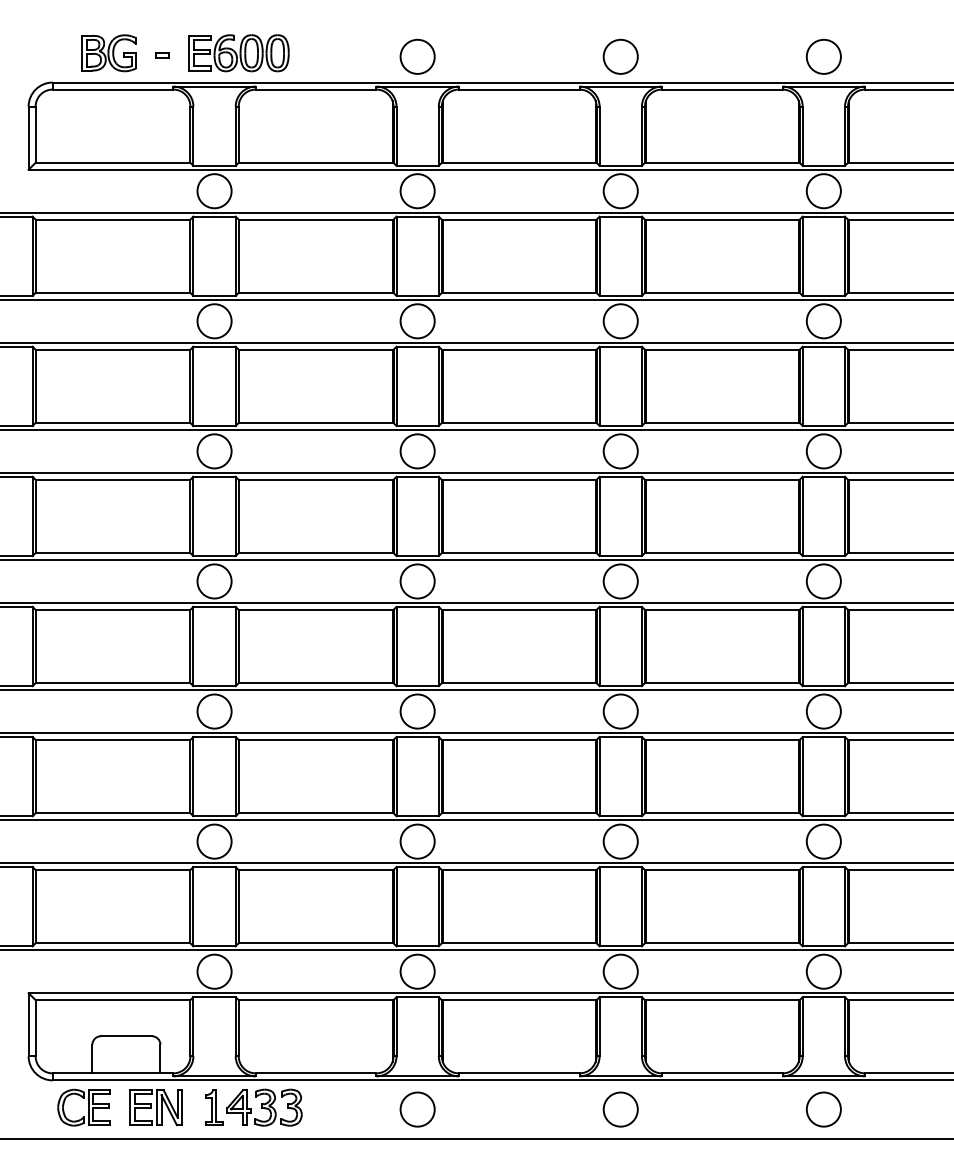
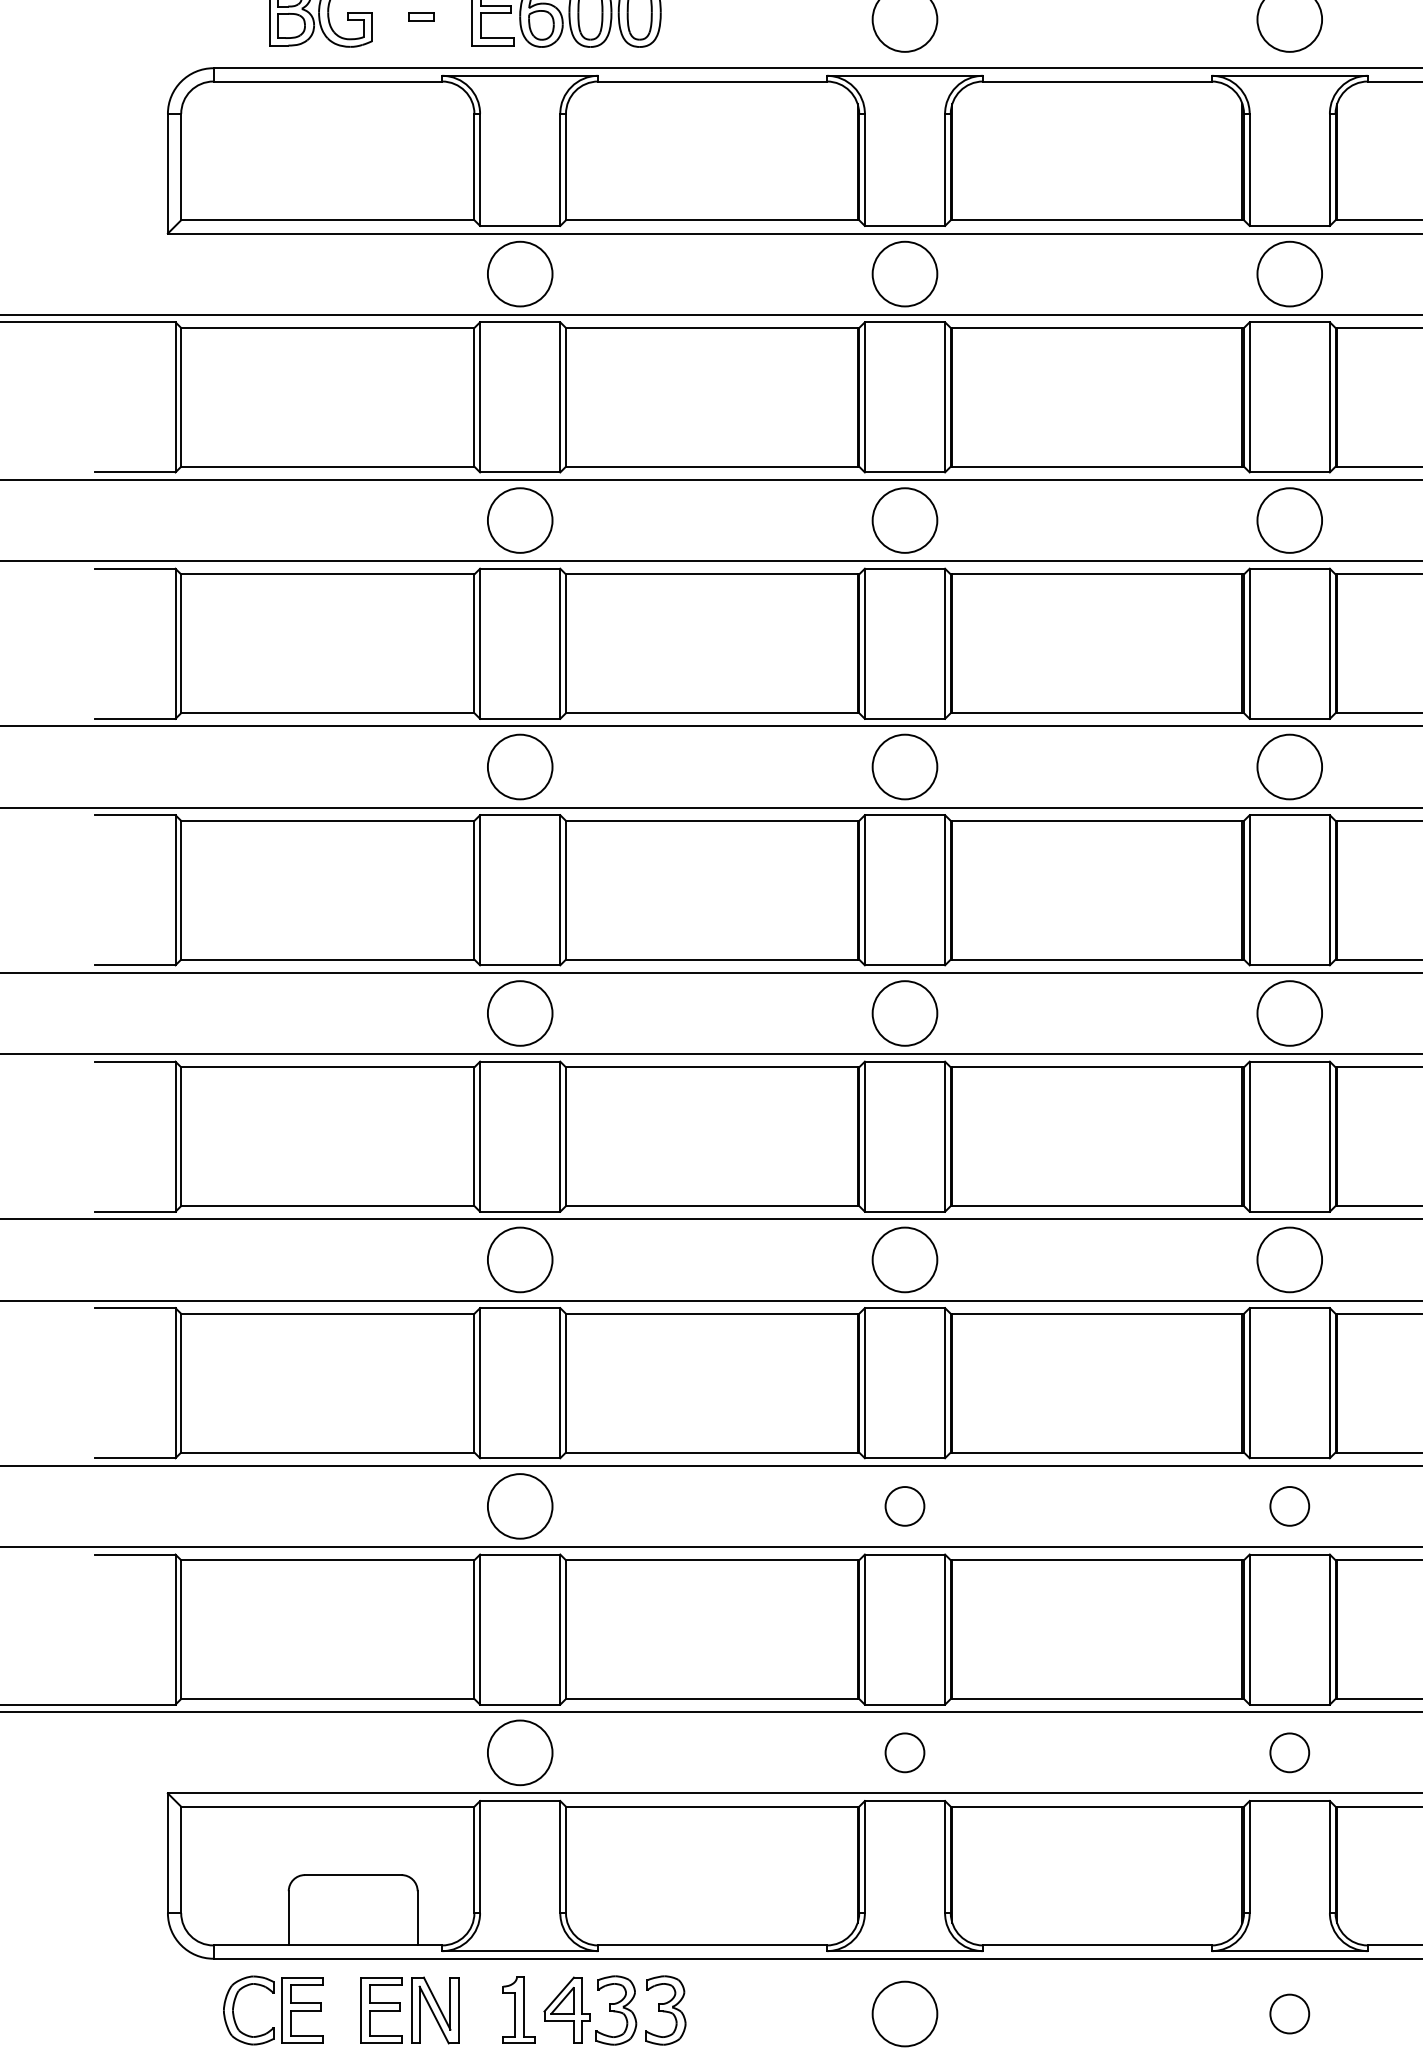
circle: (417, 841) -> (904, 1506), size x0.6
circle: (620, 841) -> (1289, 1506), size x0.6
circle: (417, 971) -> (904, 1752), size x0.6
circle: (620, 971) -> (1289, 1752), size x0.6
circle: (620, 1109) -> (1289, 2013), size x0.6

